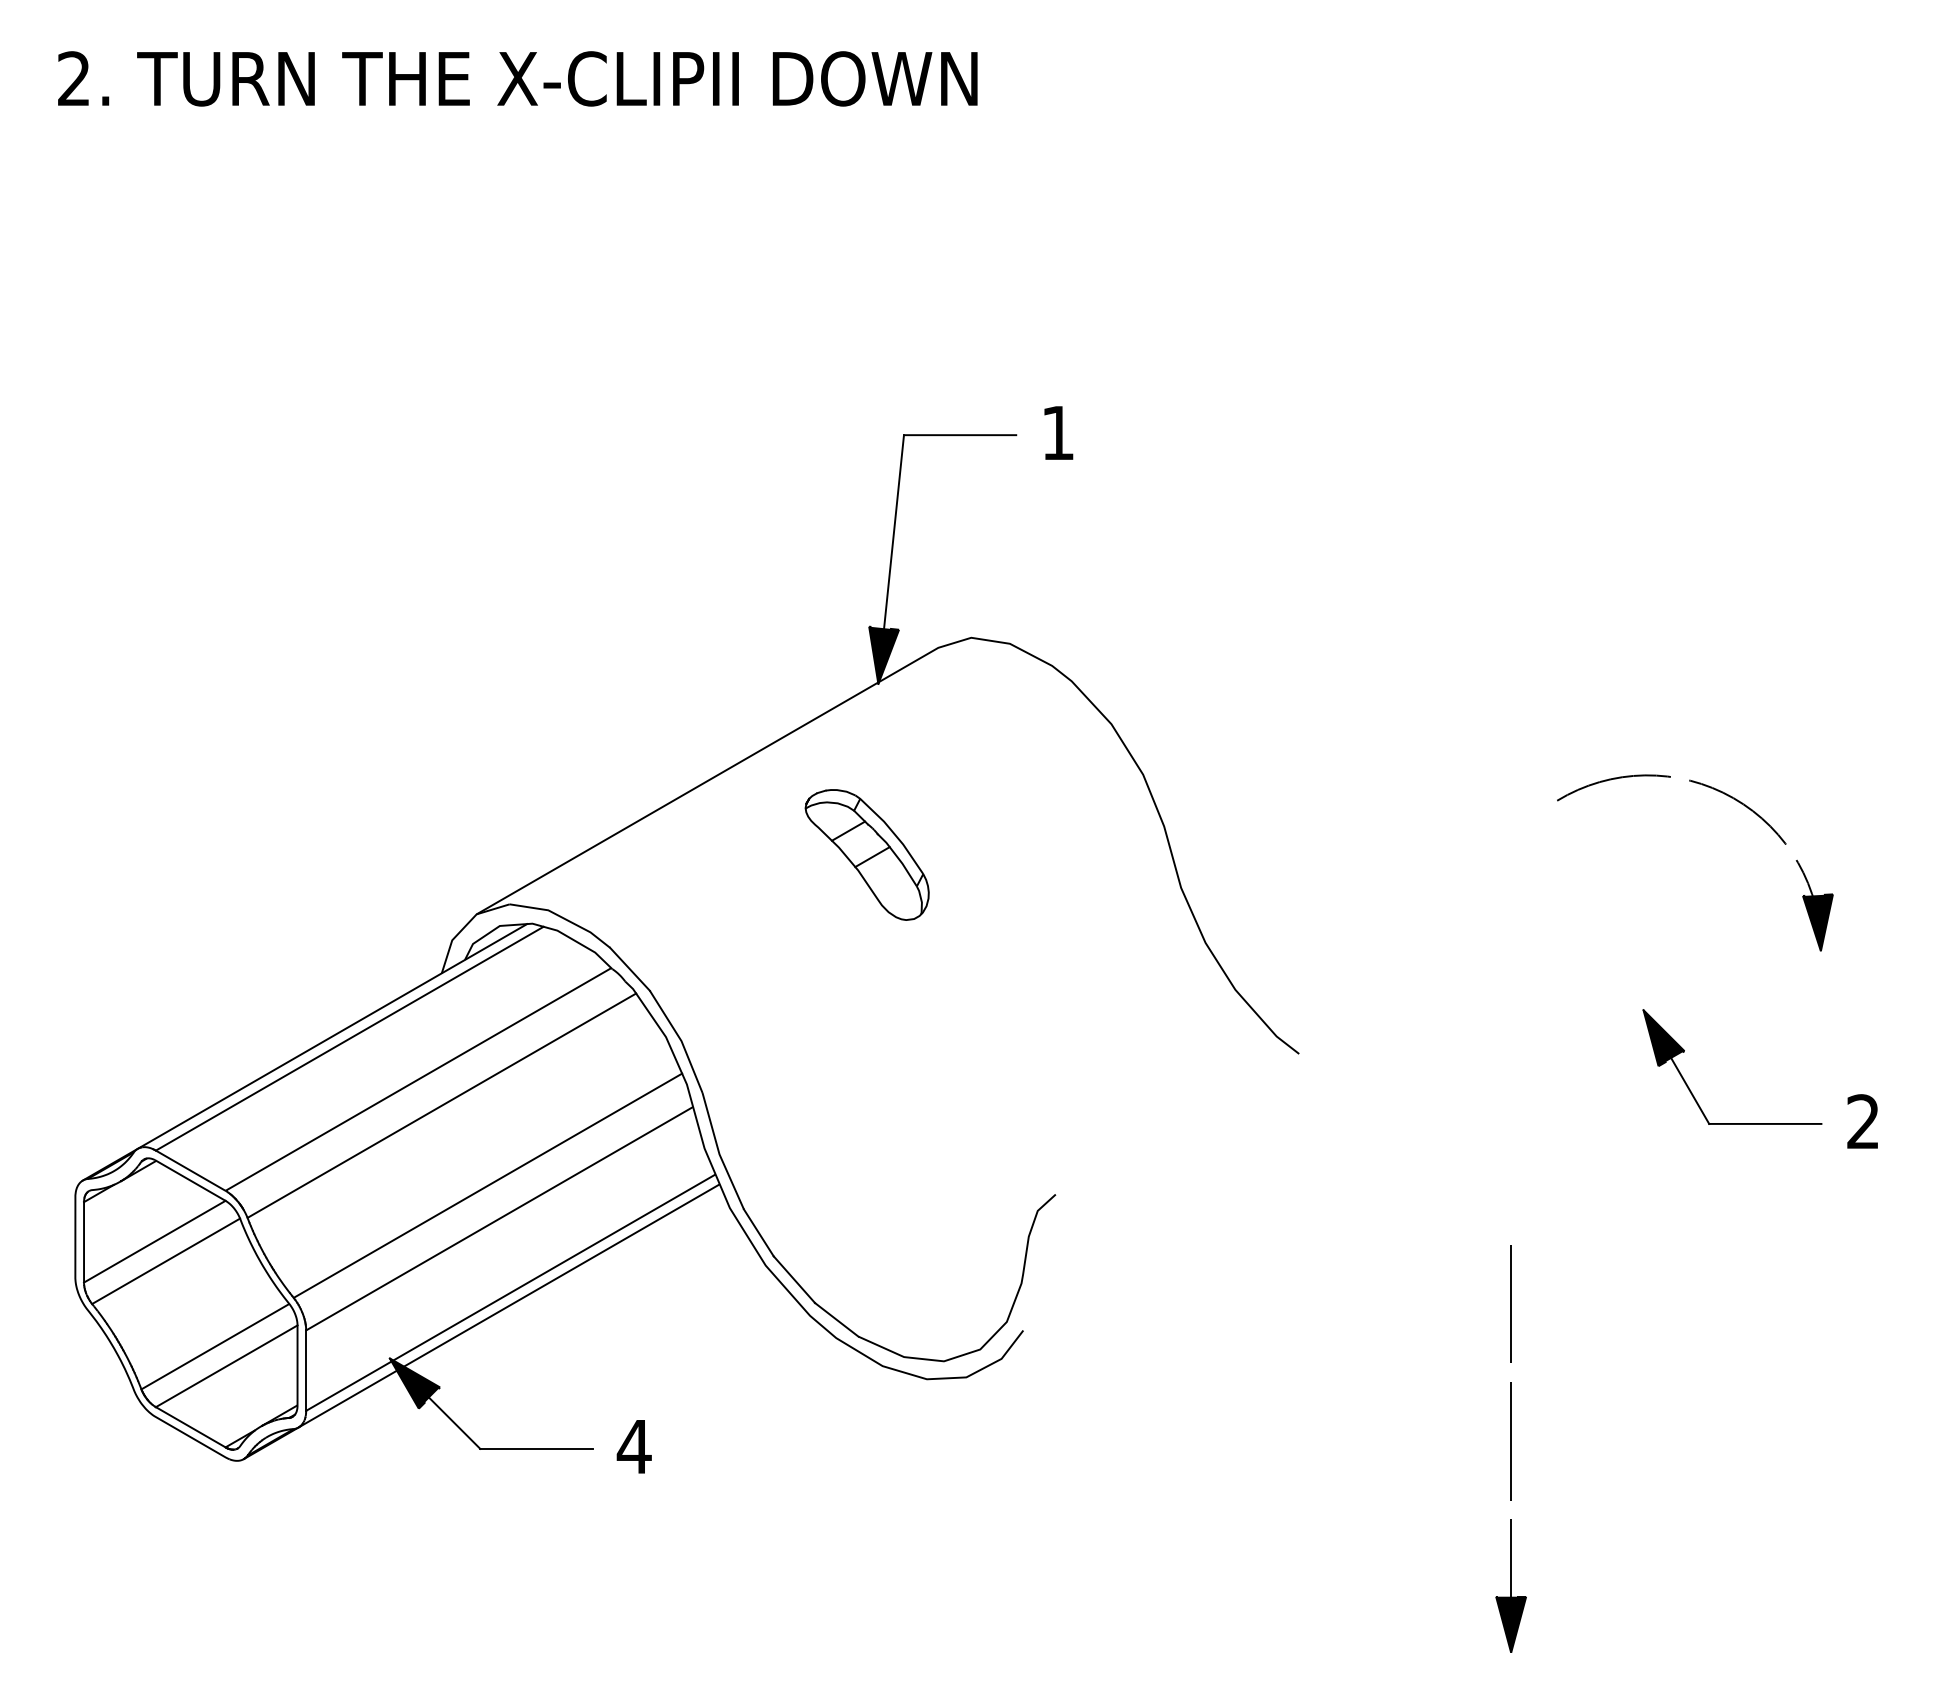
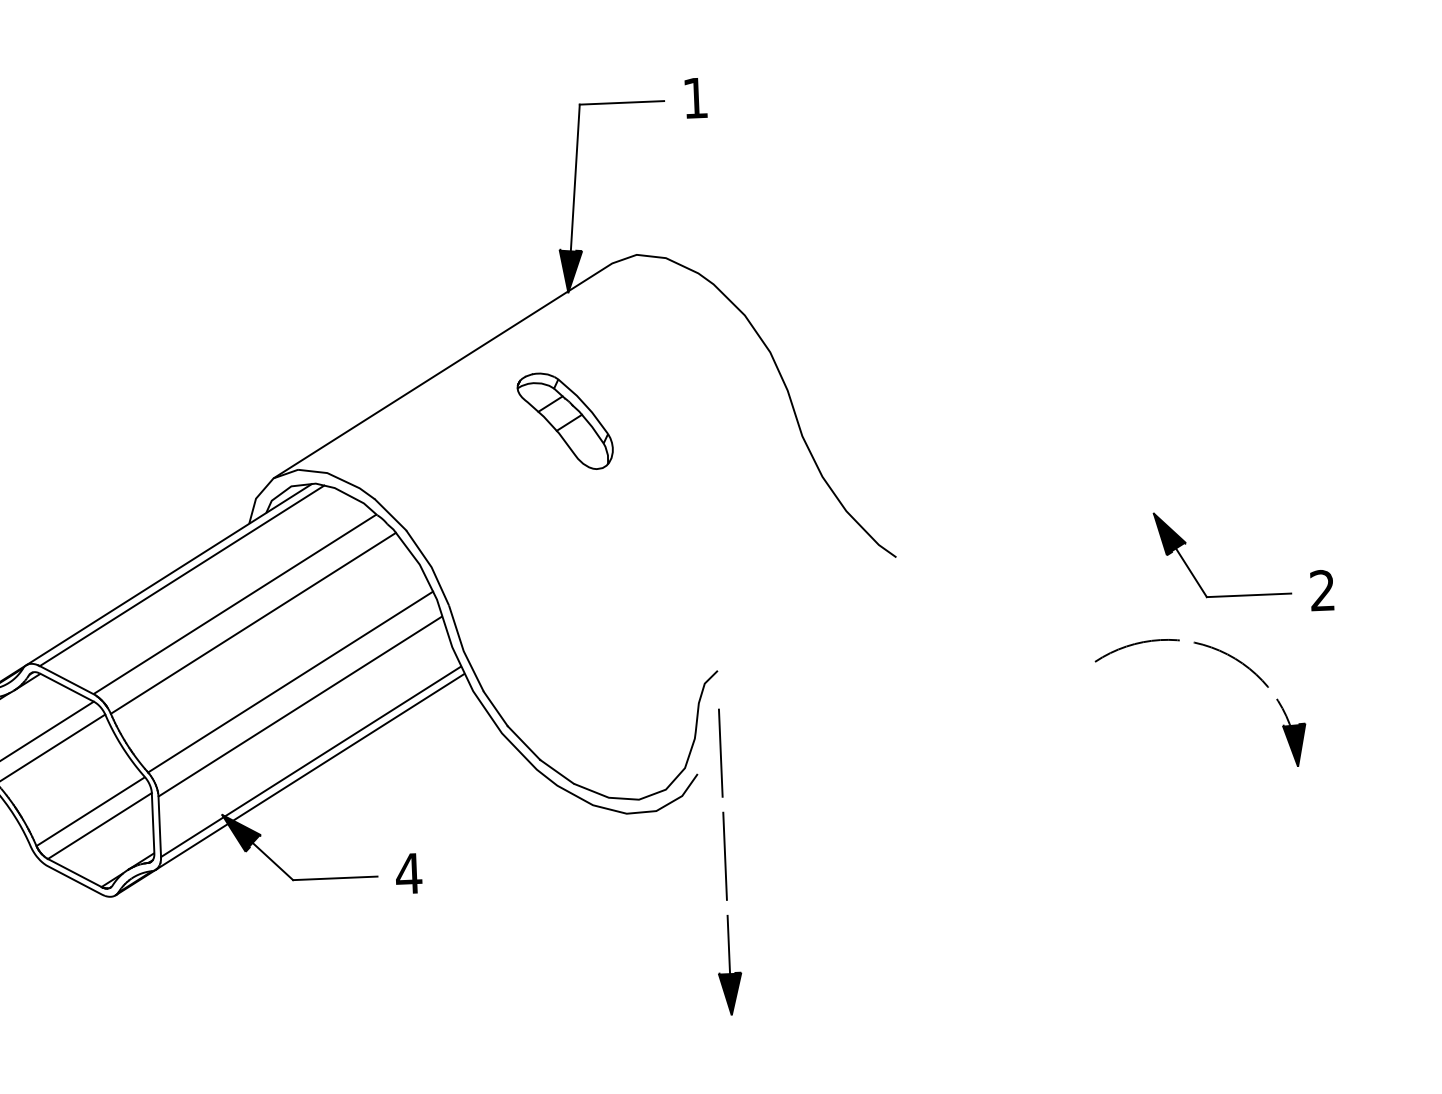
part: (1727, 796) -> (1222, 653), moved
part: (1510, 1448) -> (724, 861), moved

